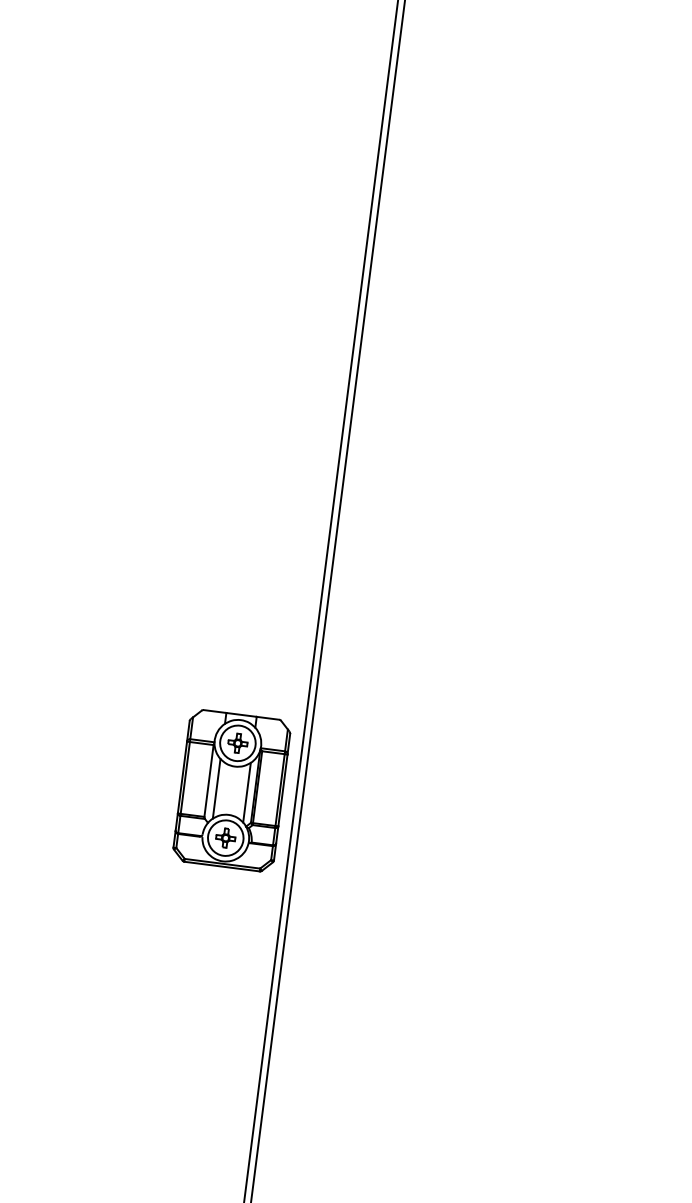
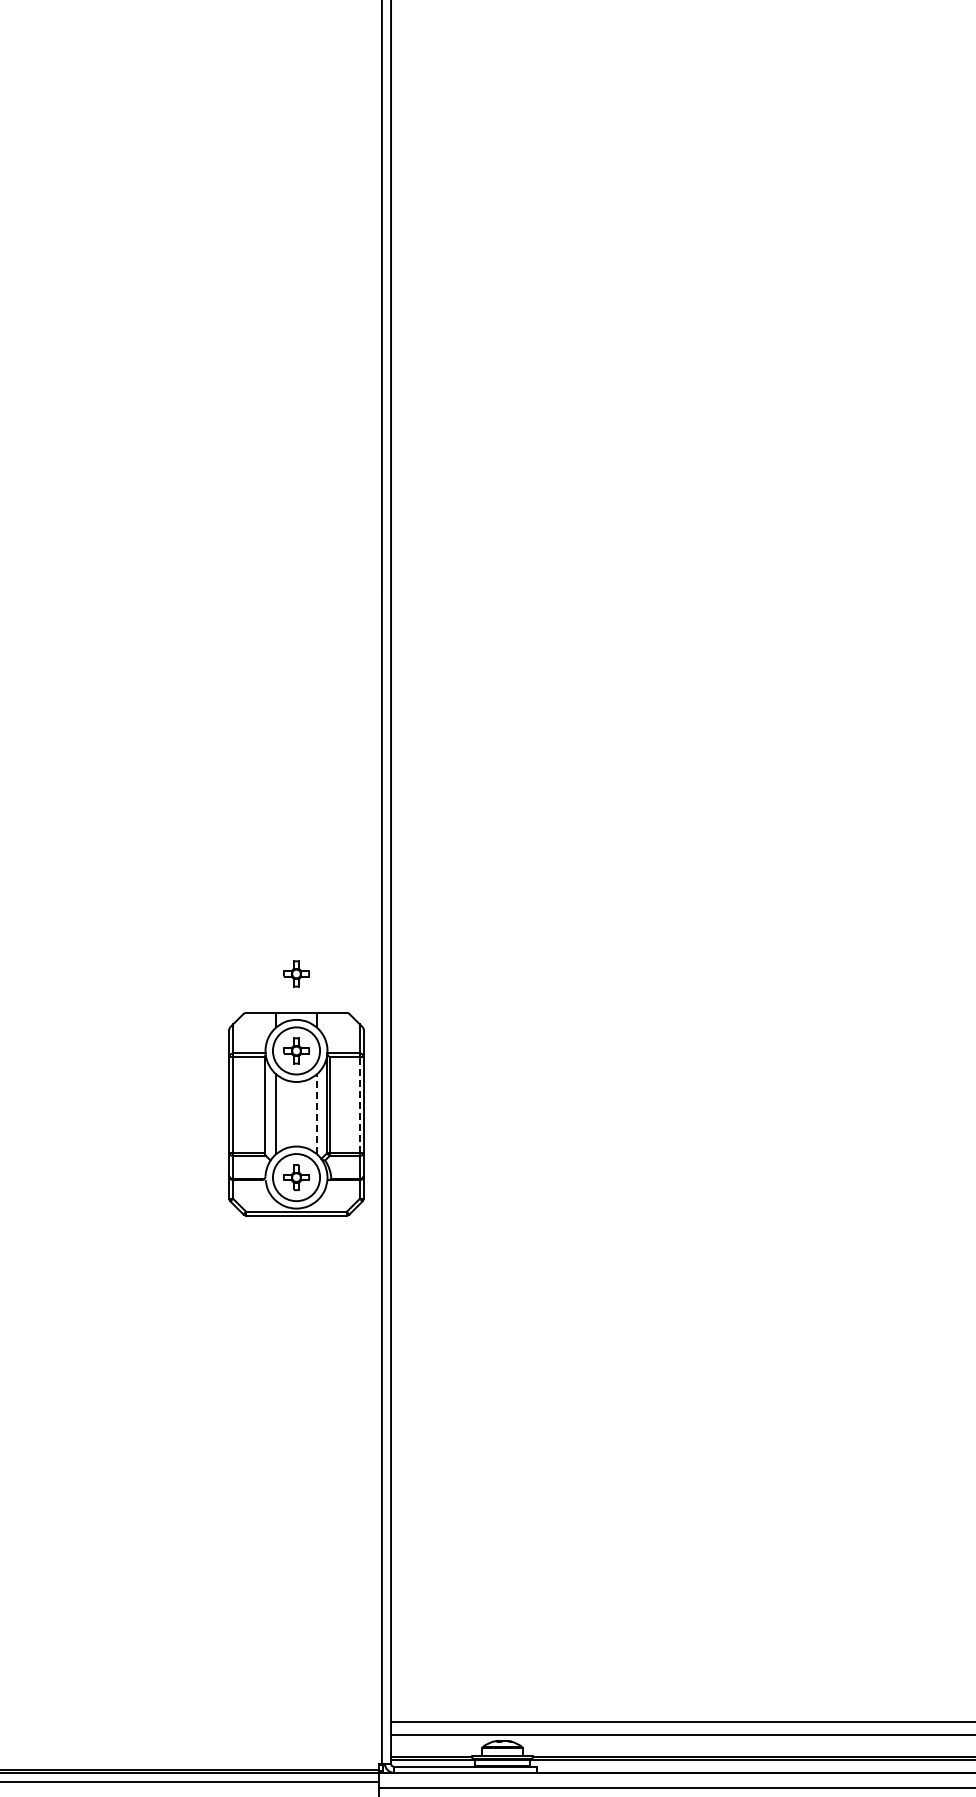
part: (245, 685) -> (296, 973), added
line: (279, 790) -> (359, 1105), solid -> dashed
line: (246, 792) -> (316, 1114), solid -> dashed

